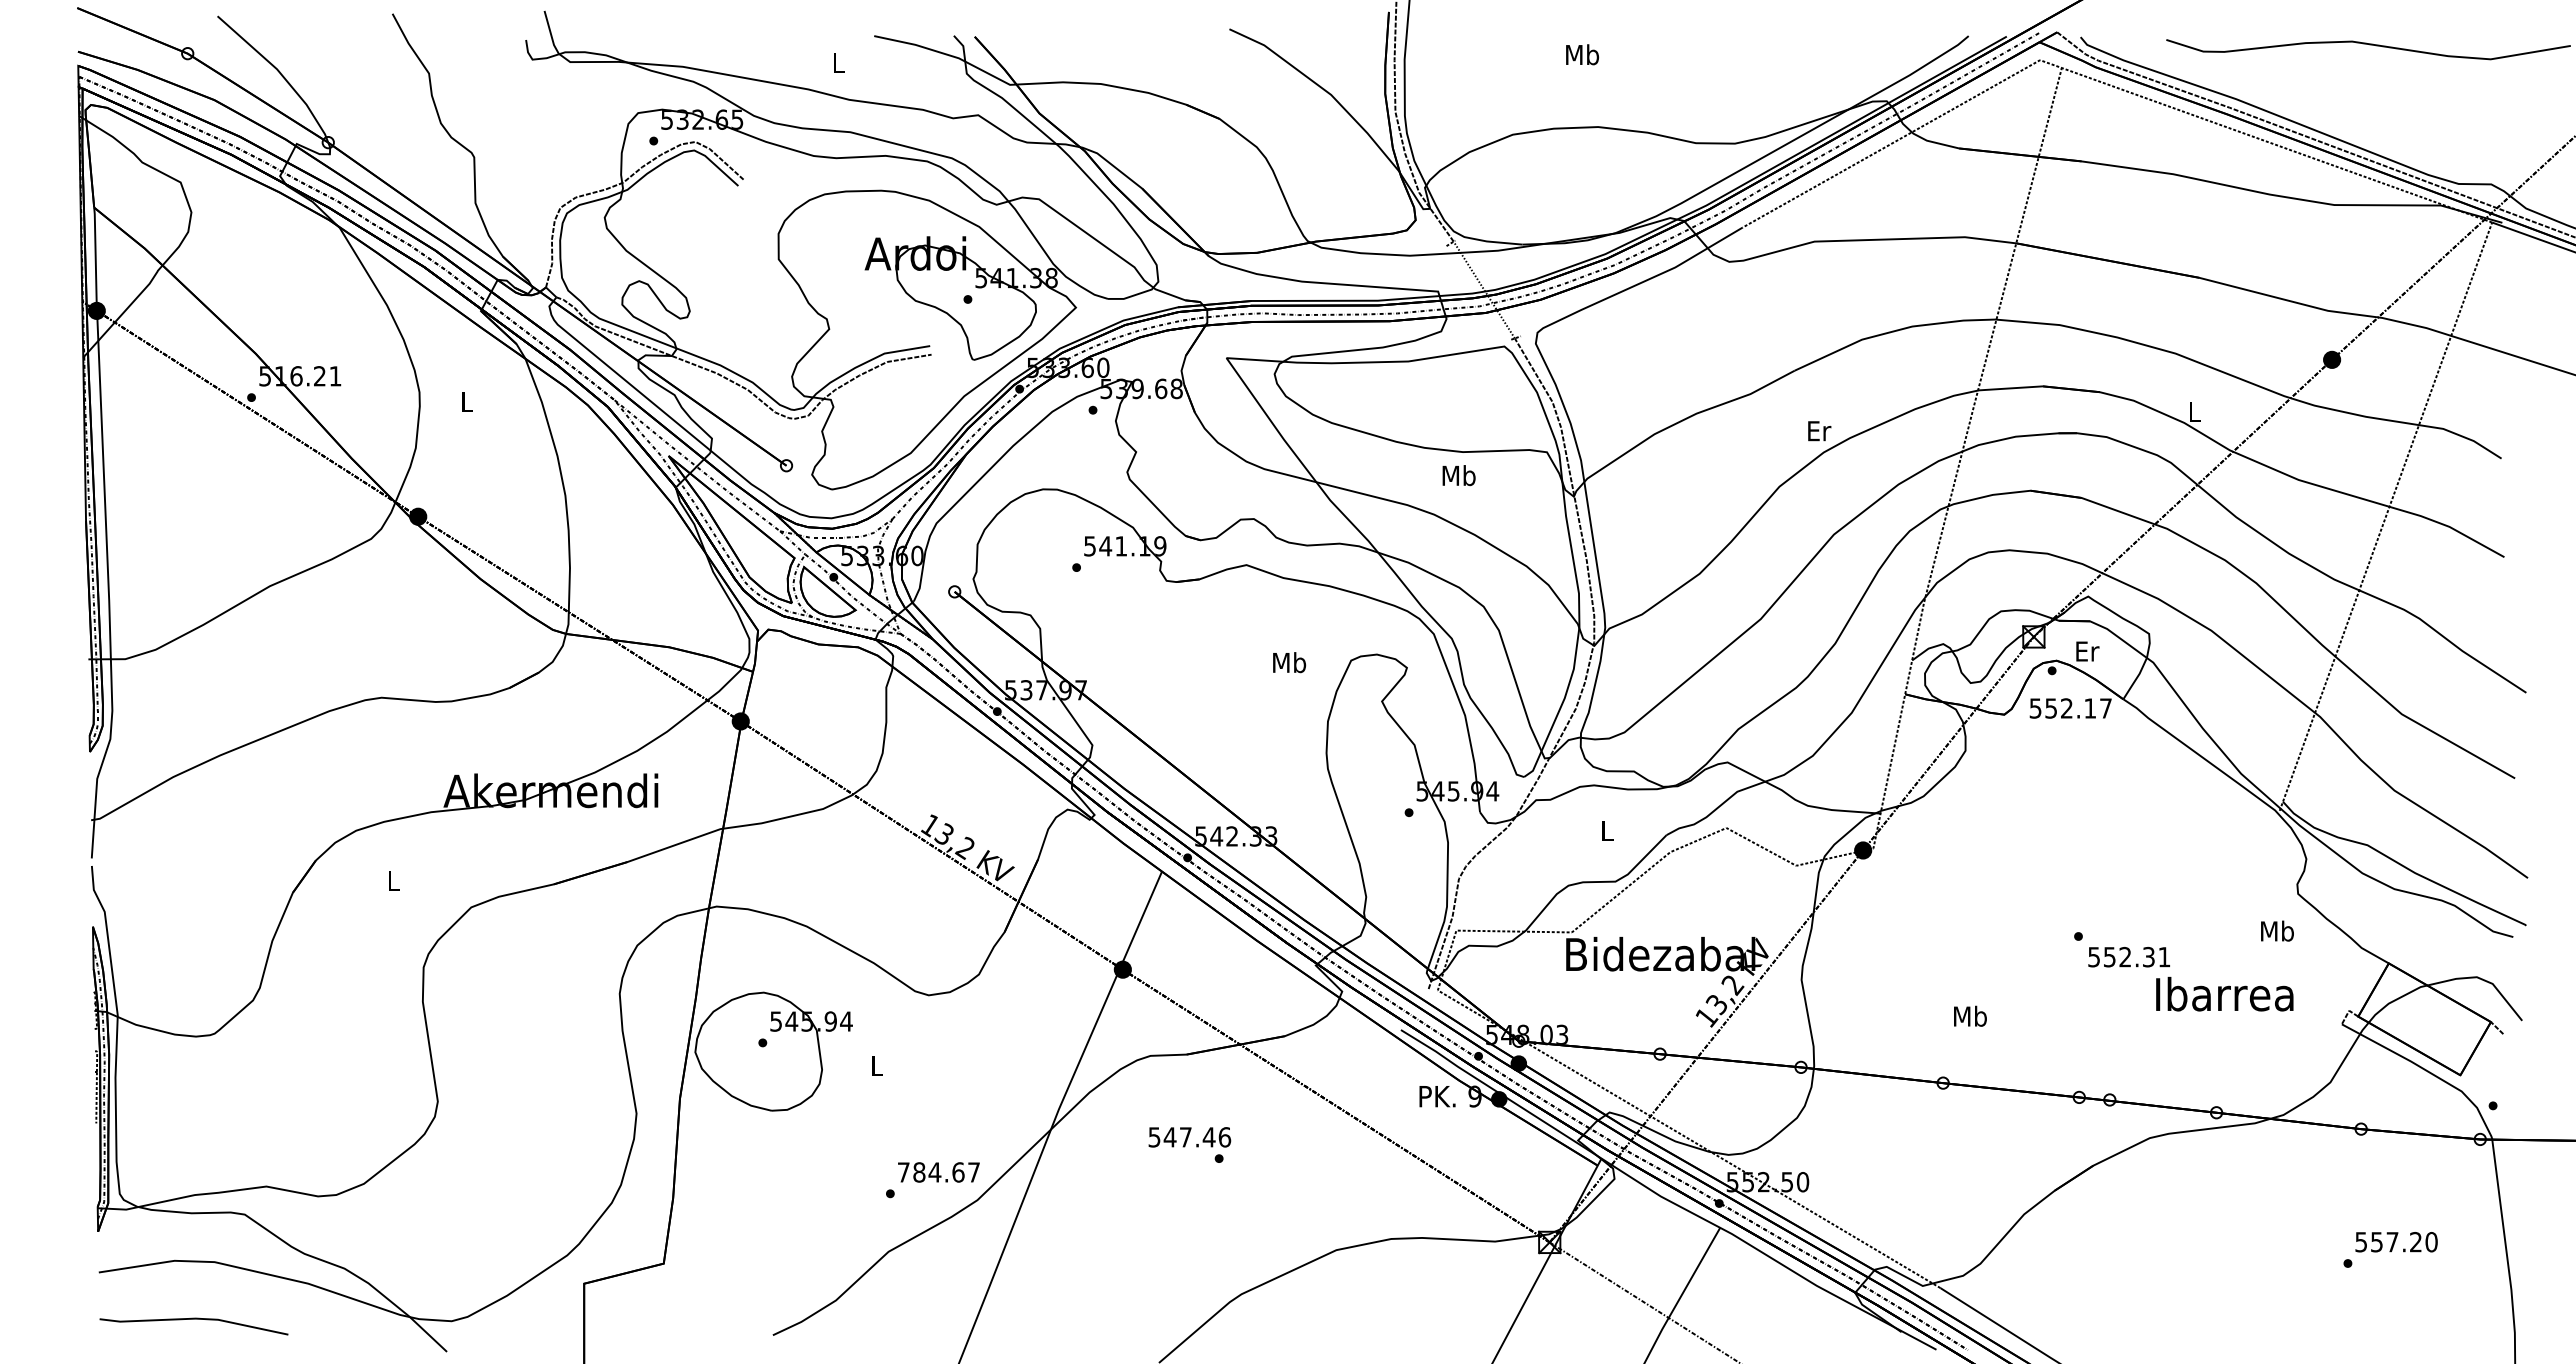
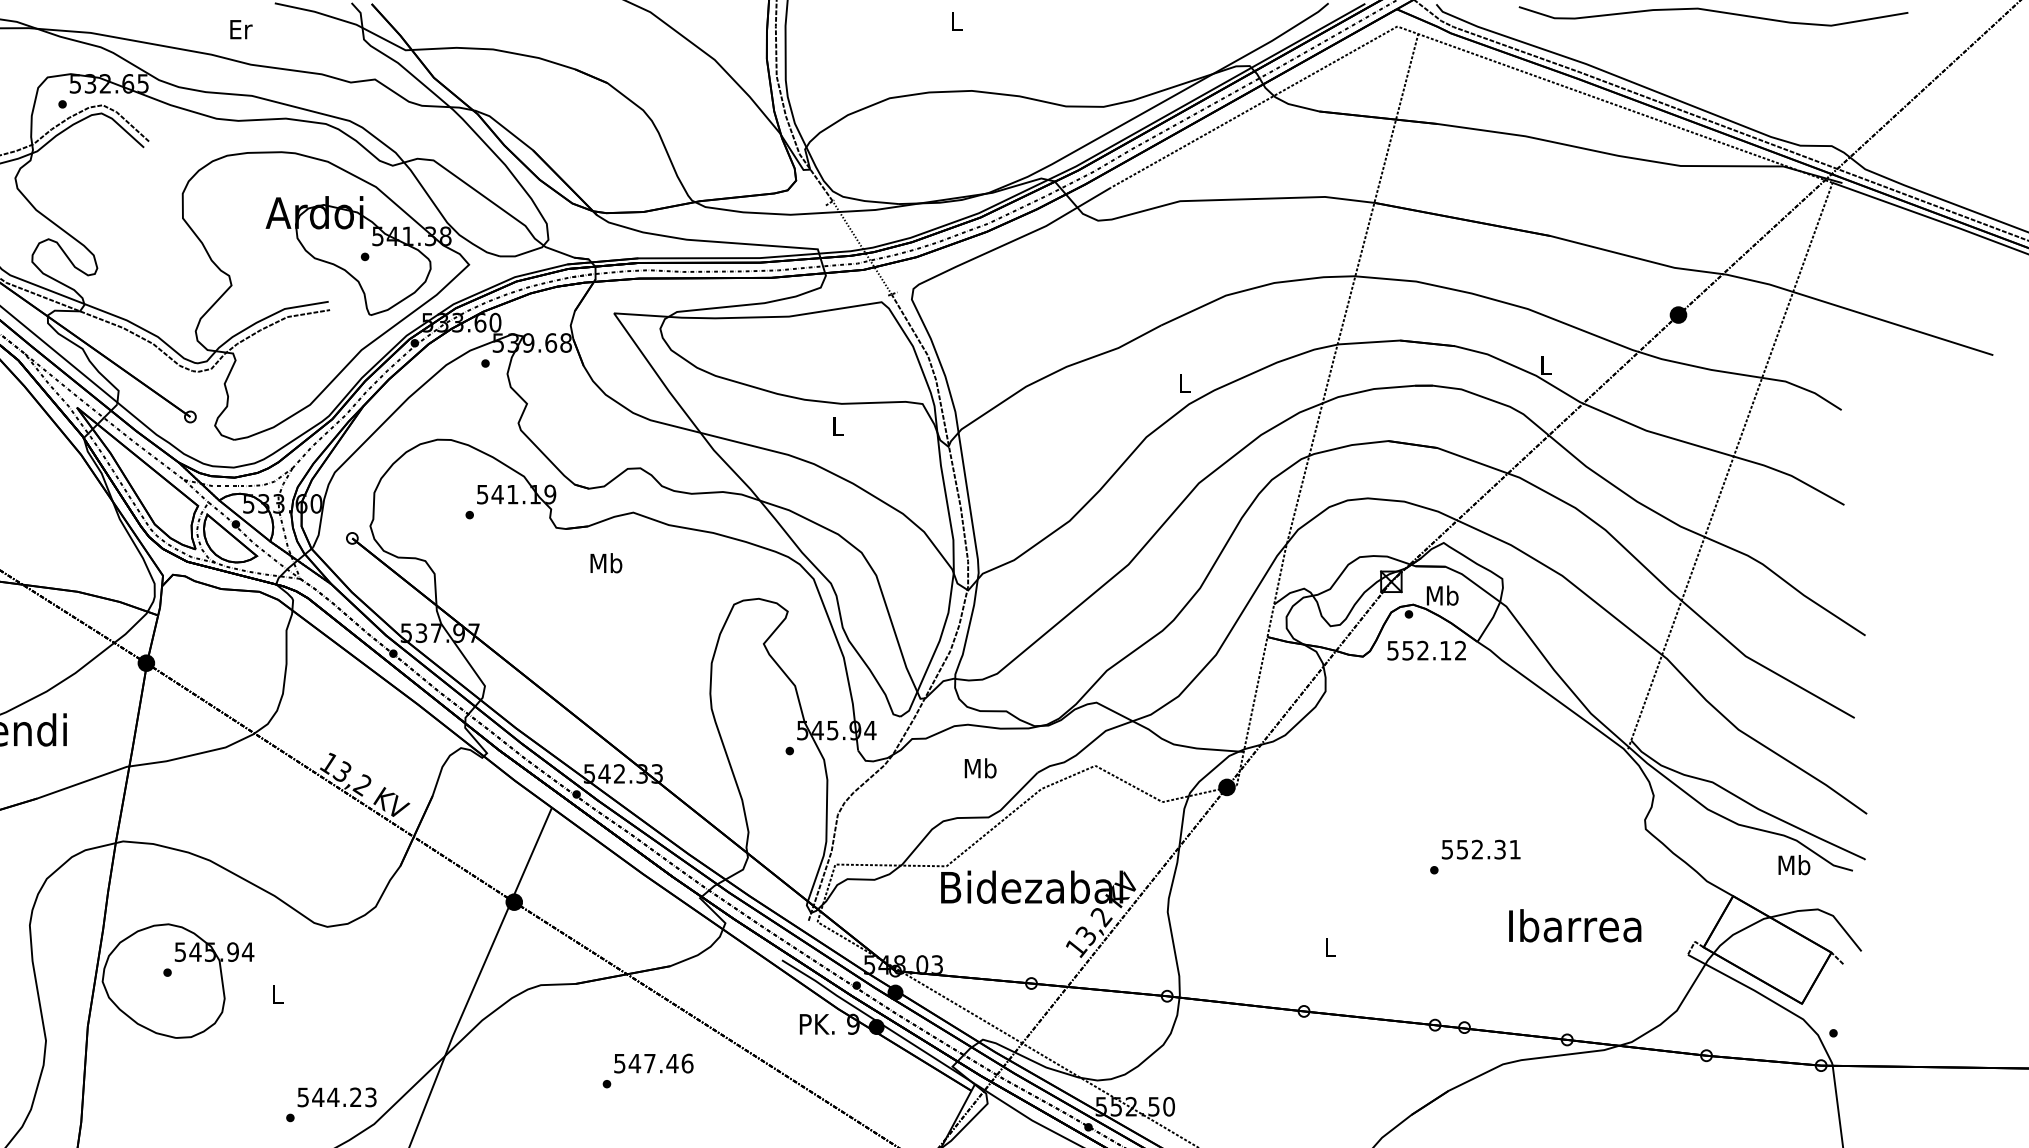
text: (1582, 54) -> (956, 21), Mb -> L
text: (839, 63) -> (241, 29), L -> Er
text: (1819, 431) -> (1184, 384), Er -> L
text: (1458, 475) -> (837, 426), Mb -> L
text: (2086, 650) -> (1442, 594), Er -> Mb
text: (1289, 662) -> (606, 563), moved
text: (2105, 708) -> (1460, 650), 552.17 -> 552.12
text: (1606, 830) -> (979, 768), L -> Mb
text: (2277, 930) -> (1794, 864), moved
text: (2128, 957) -> (1480, 850), moved
text: (1970, 1015) -> (1330, 946), Mb -> L
text: (1189, 1137) -> (653, 1063), moved
text: (938, 1172) -> (336, 1097), 784.67 -> 544.23

